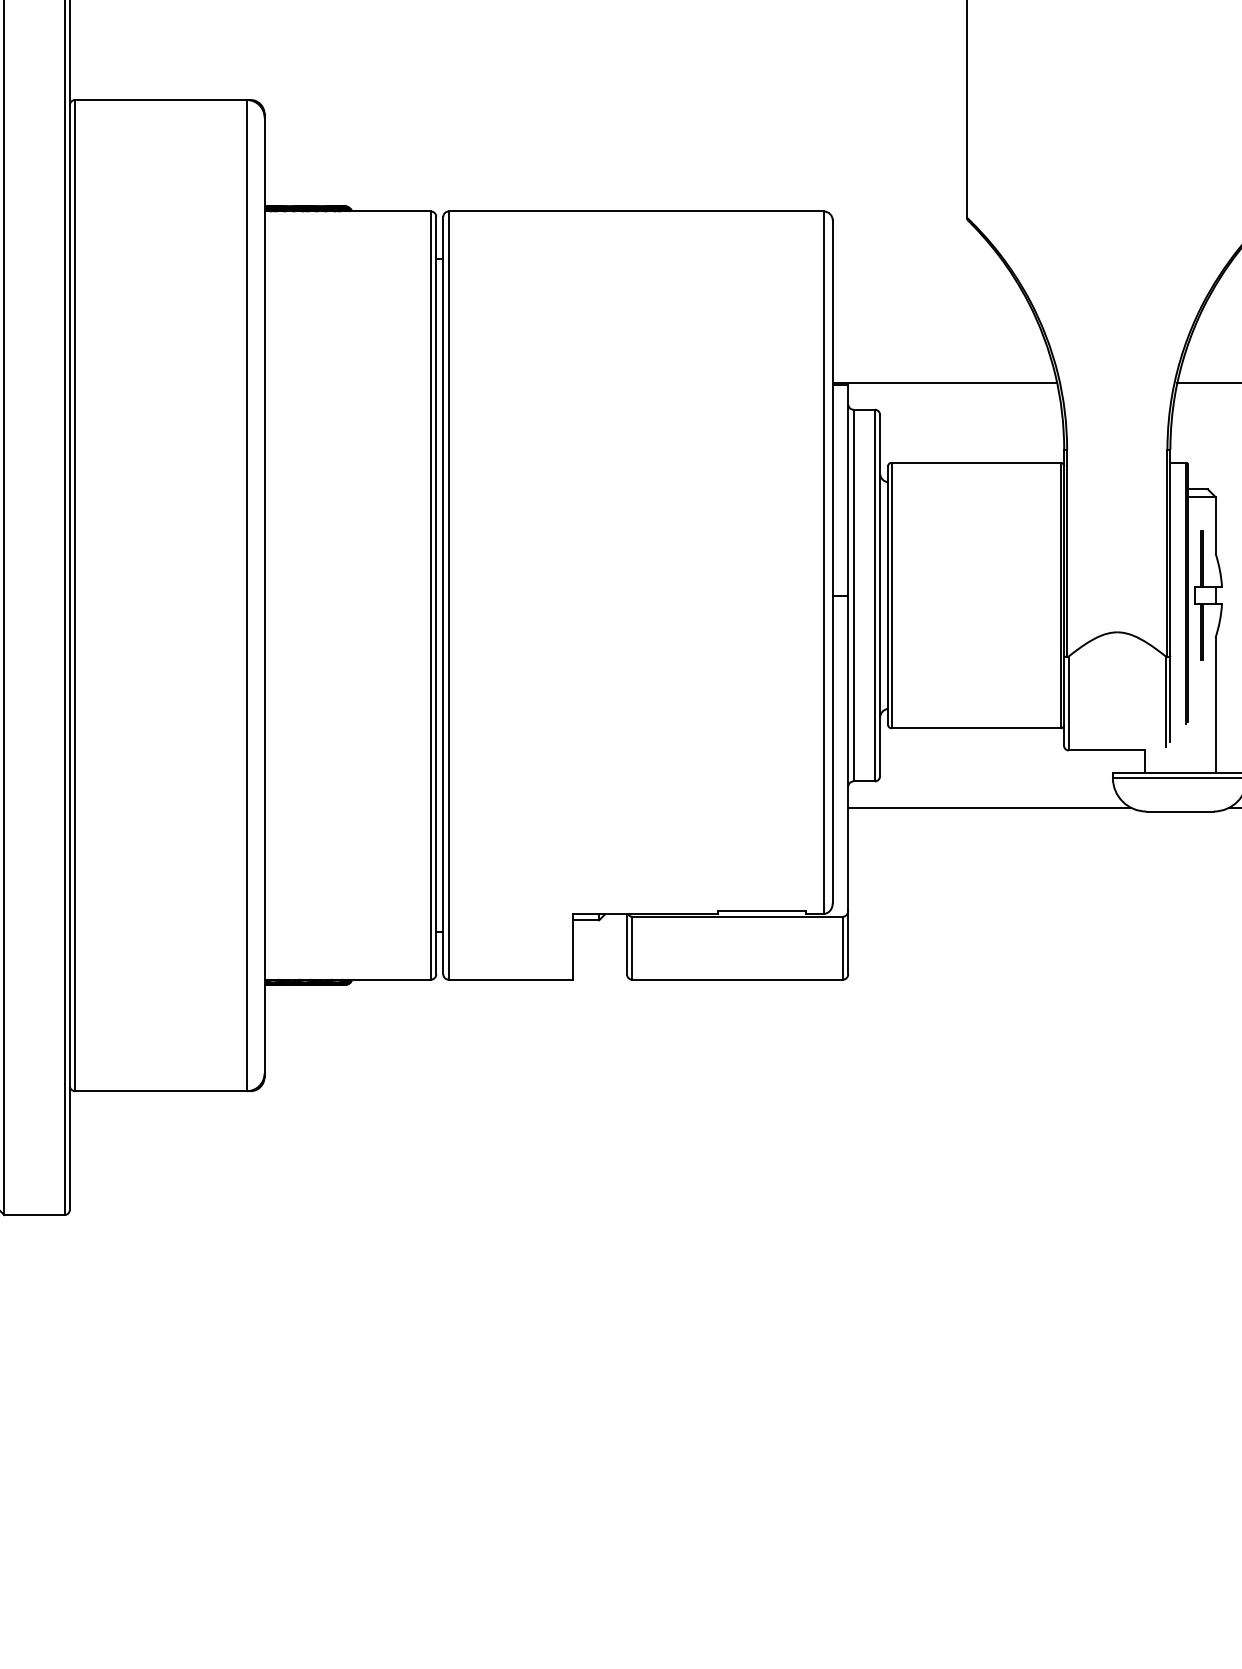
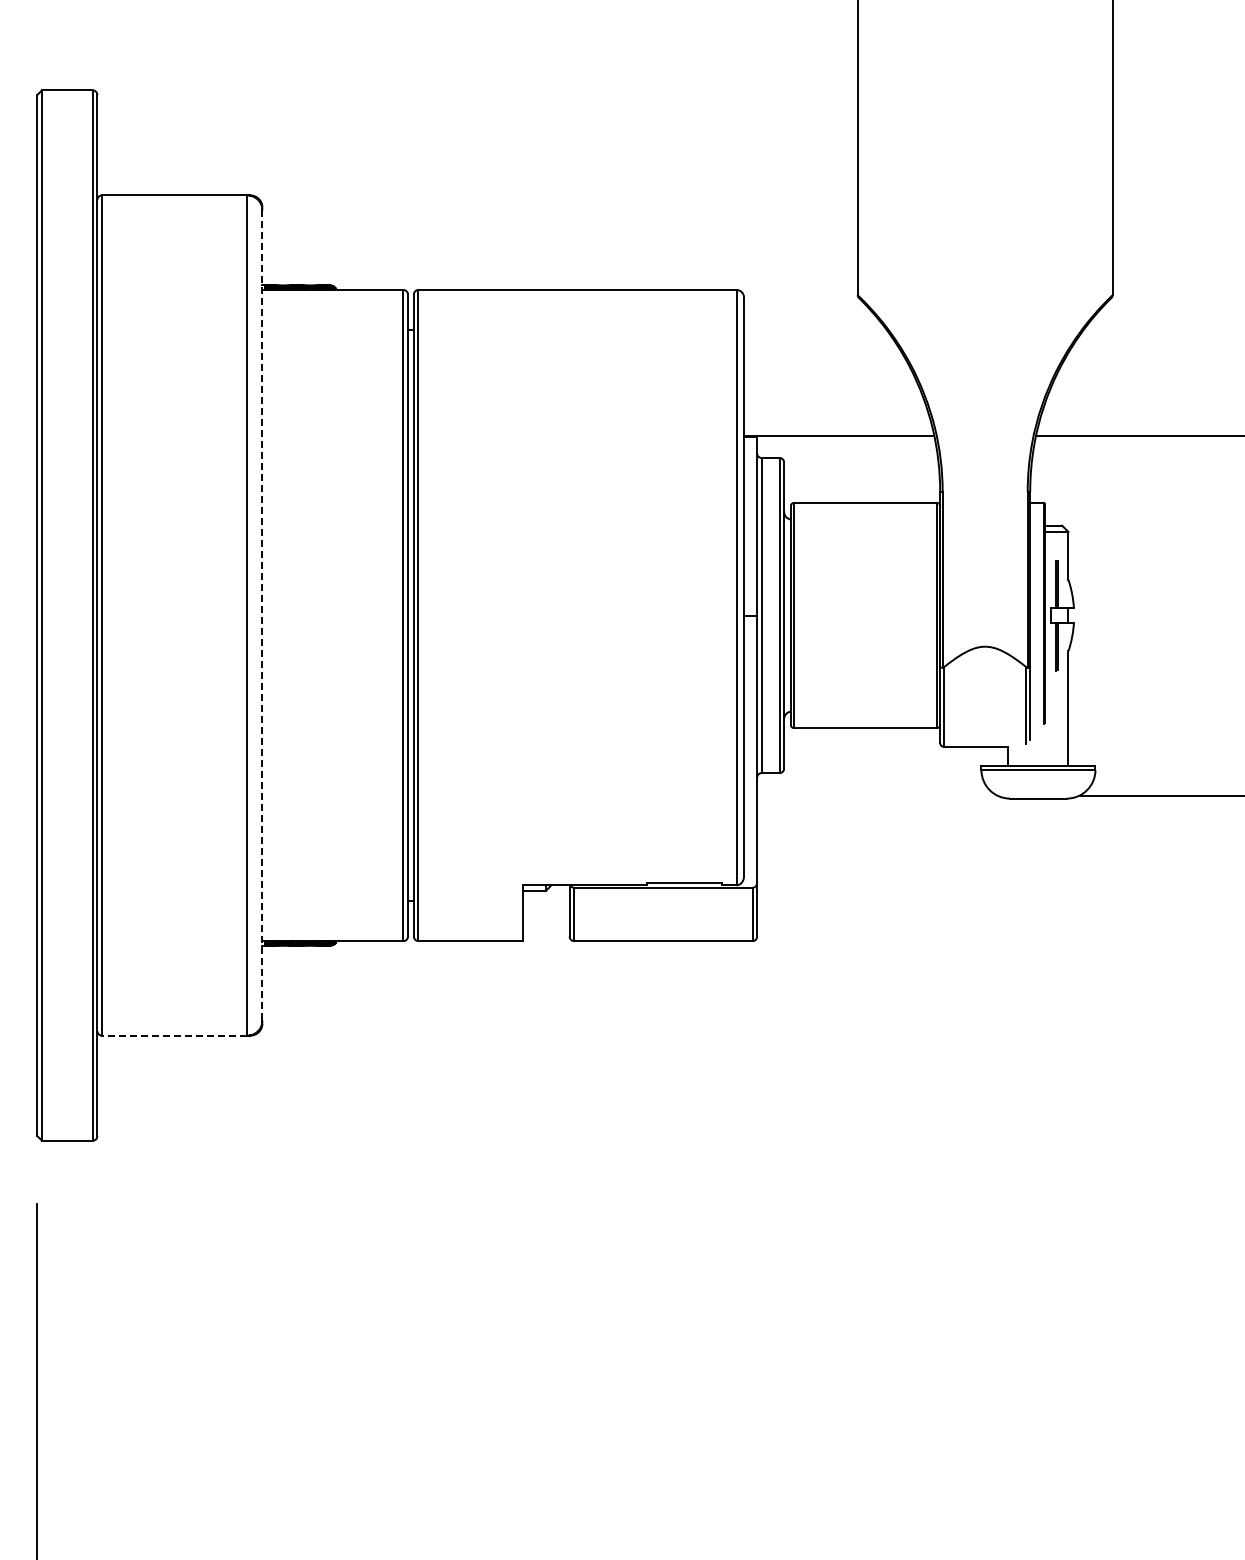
line: (264, 596) -> (262, 616), solid -> dashed
line: (990, 807) -> (877, 795), removed
line: (160, 1091) -> (174, 1035), solid -> dashed

